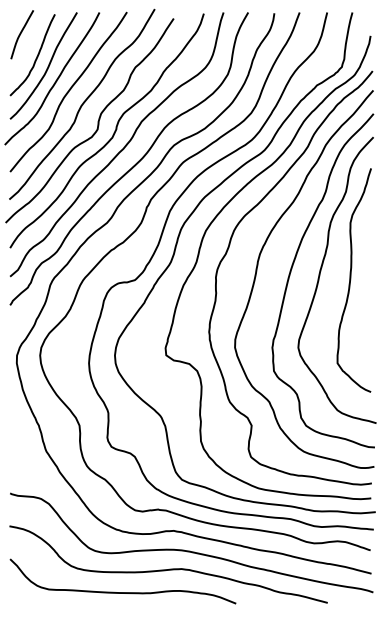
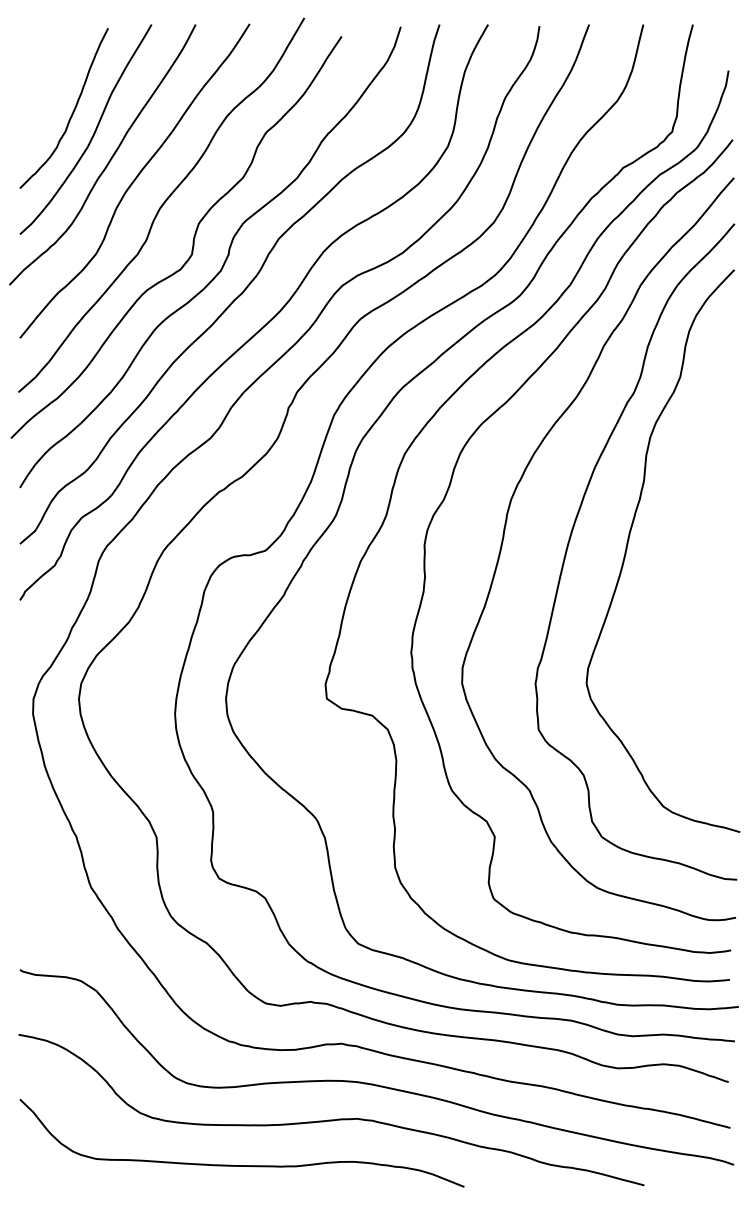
curve: (21, 34) -> (42, 67), removed
curve: (351, 279) -> (691, 549), removed

